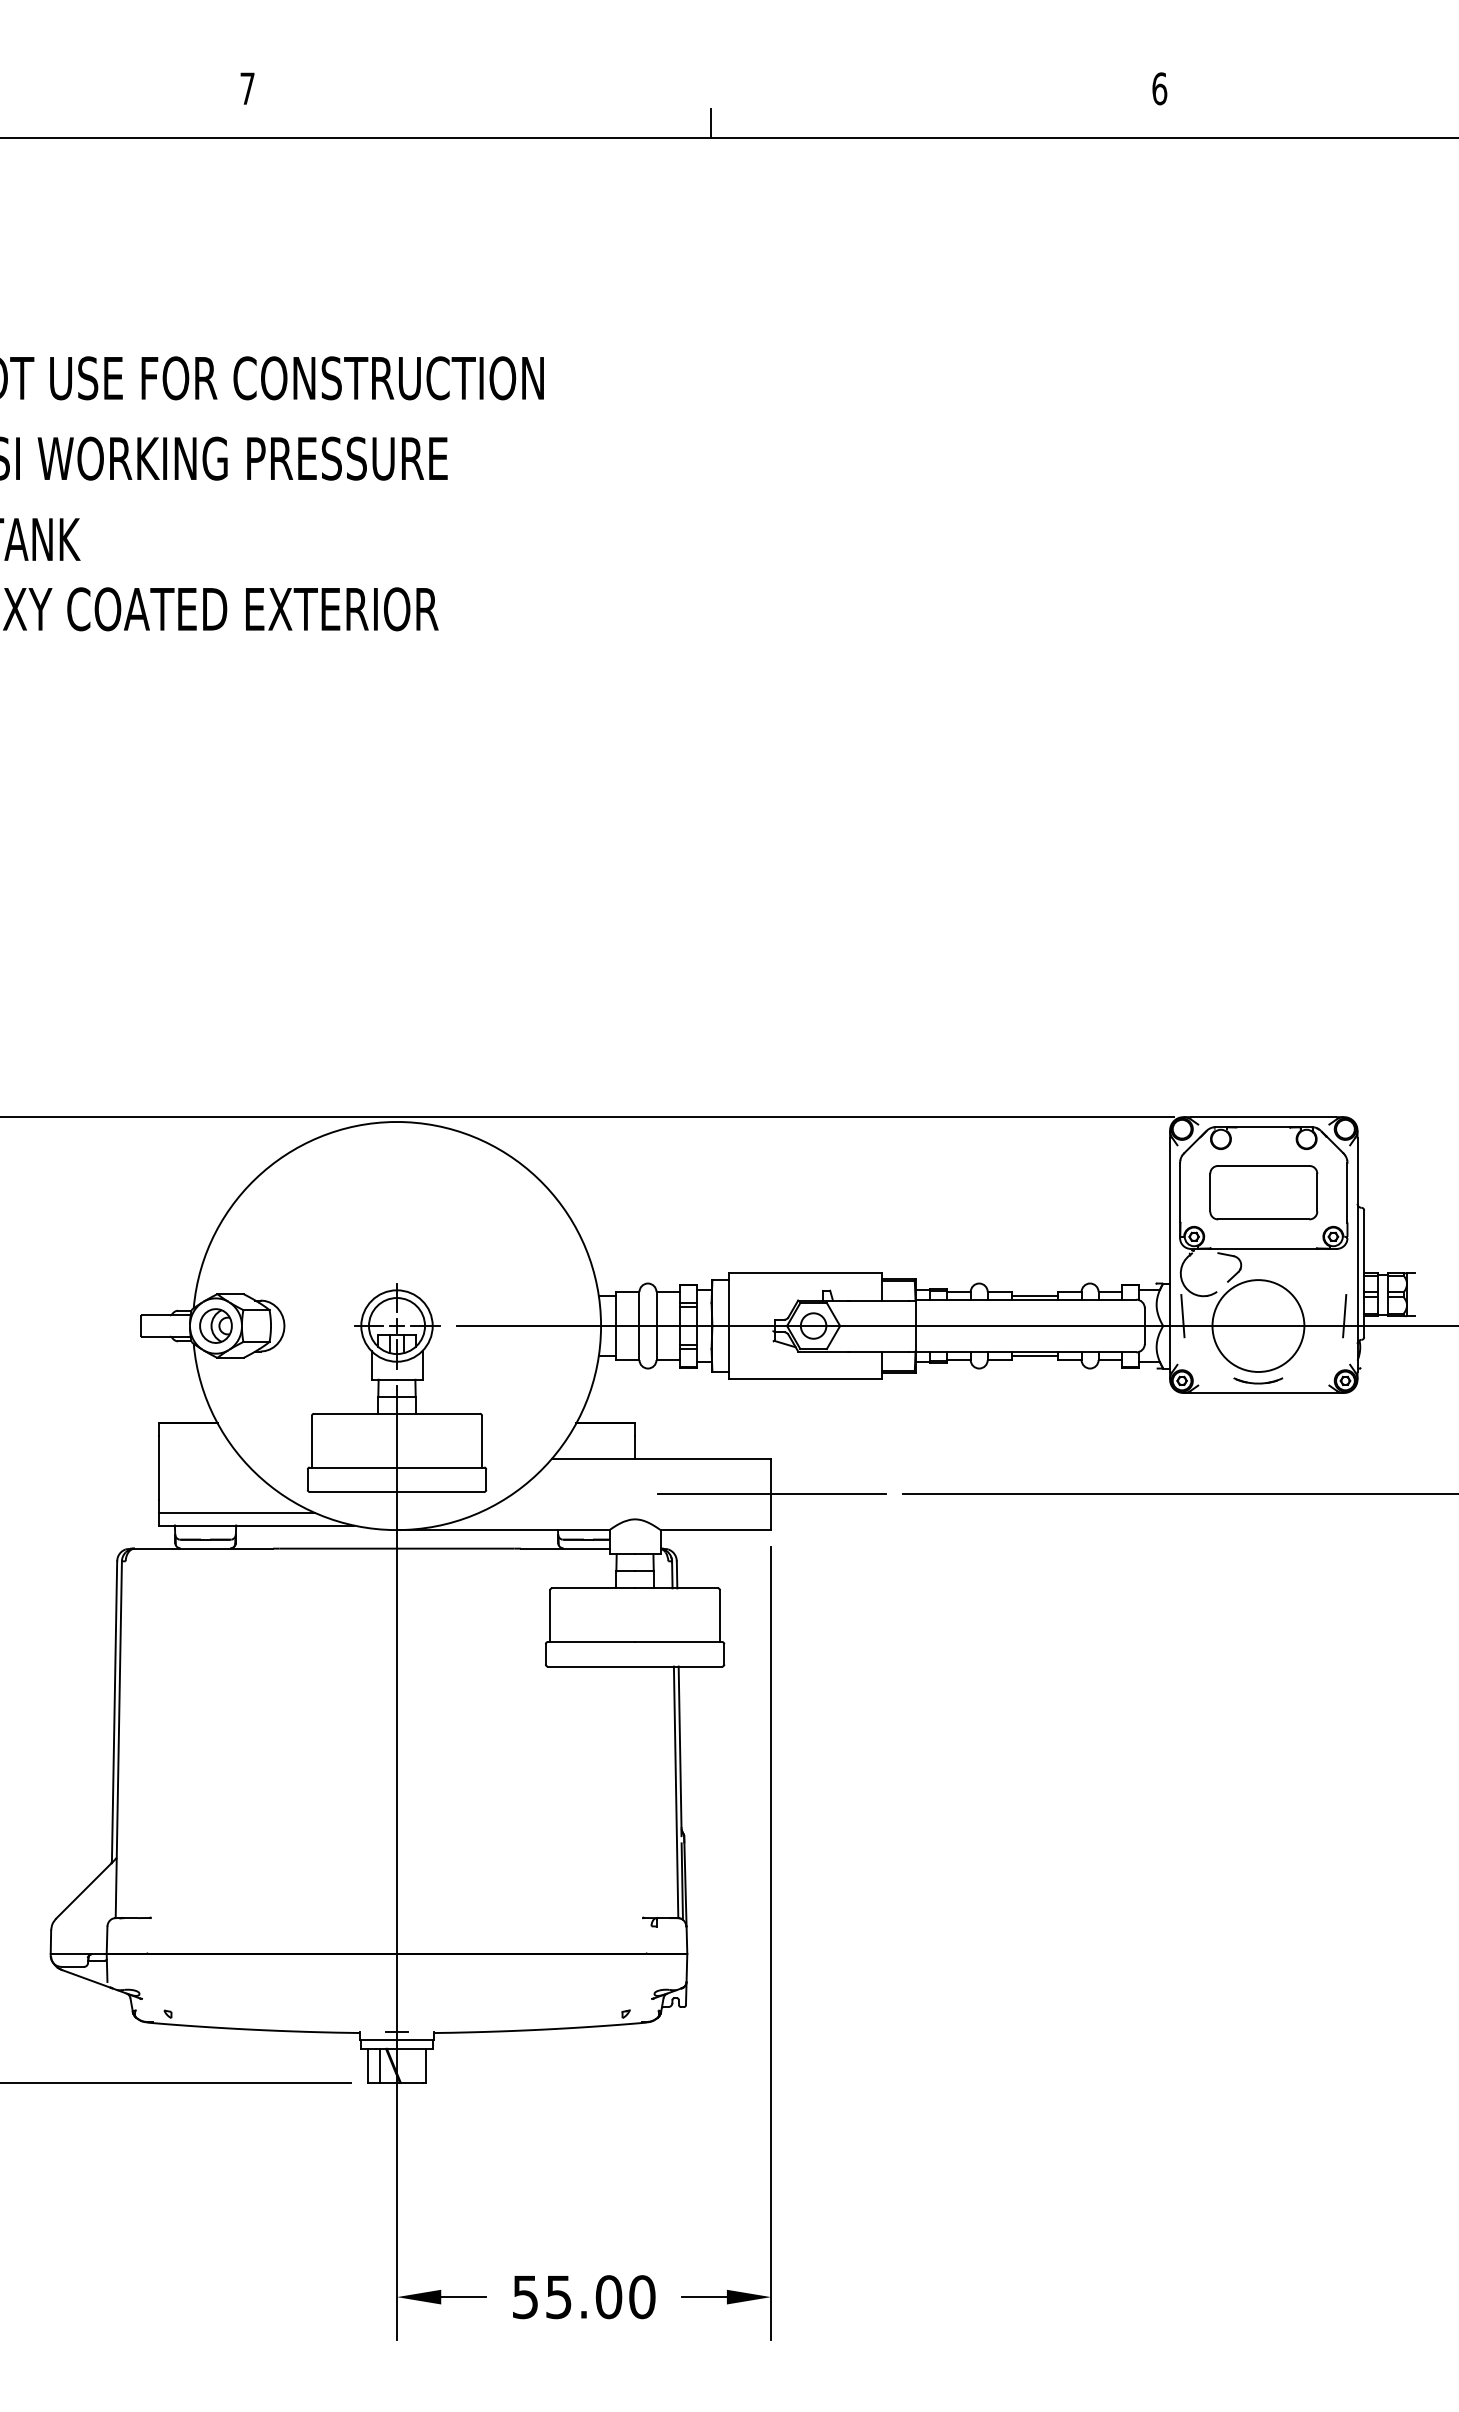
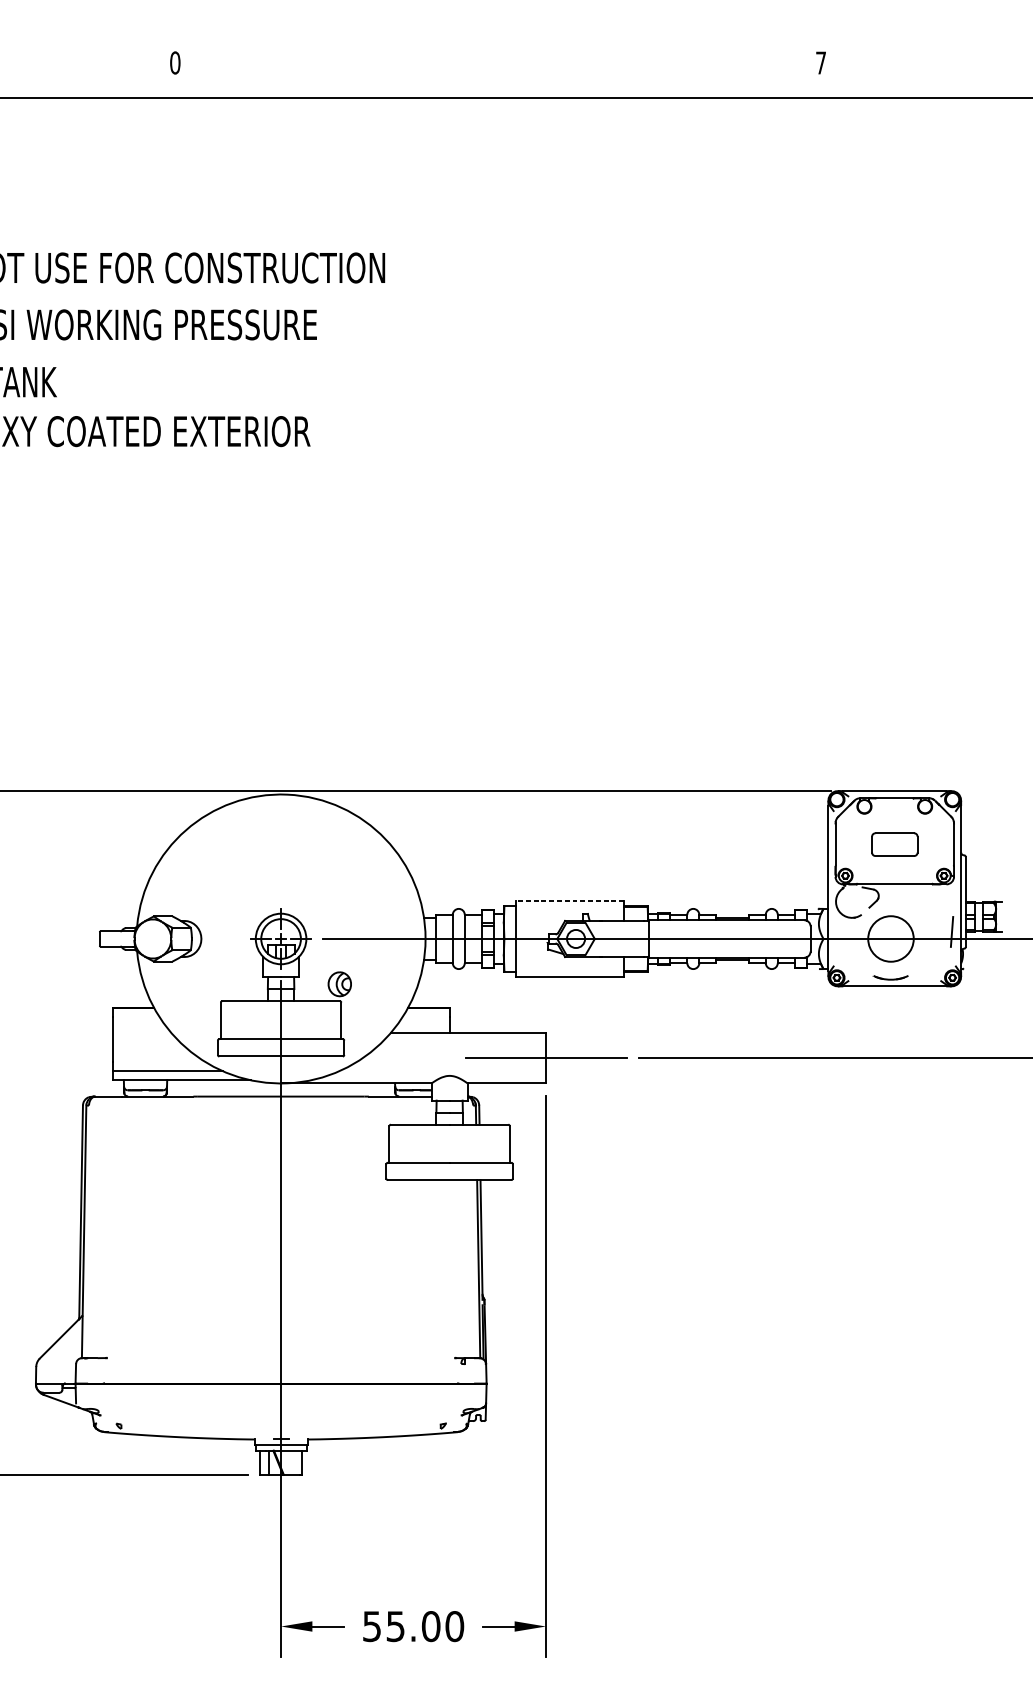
text: (247, 88) -> (175, 62), 7 -> 0
text: (1159, 88) -> (820, 62), 6 -> 7
line: (710, 123) -> (503, 87), removed
part: (1263, 1192) -> (894, 844), size x0.6
line: (805, 1272) -> (570, 901), solid -> dashed
line: (1182, 1316) -> (837, 932), removed
part: (215, 1325) -> (339, 983), moved
circle: (1258, 1325) -> (891, 938), size x0.7

